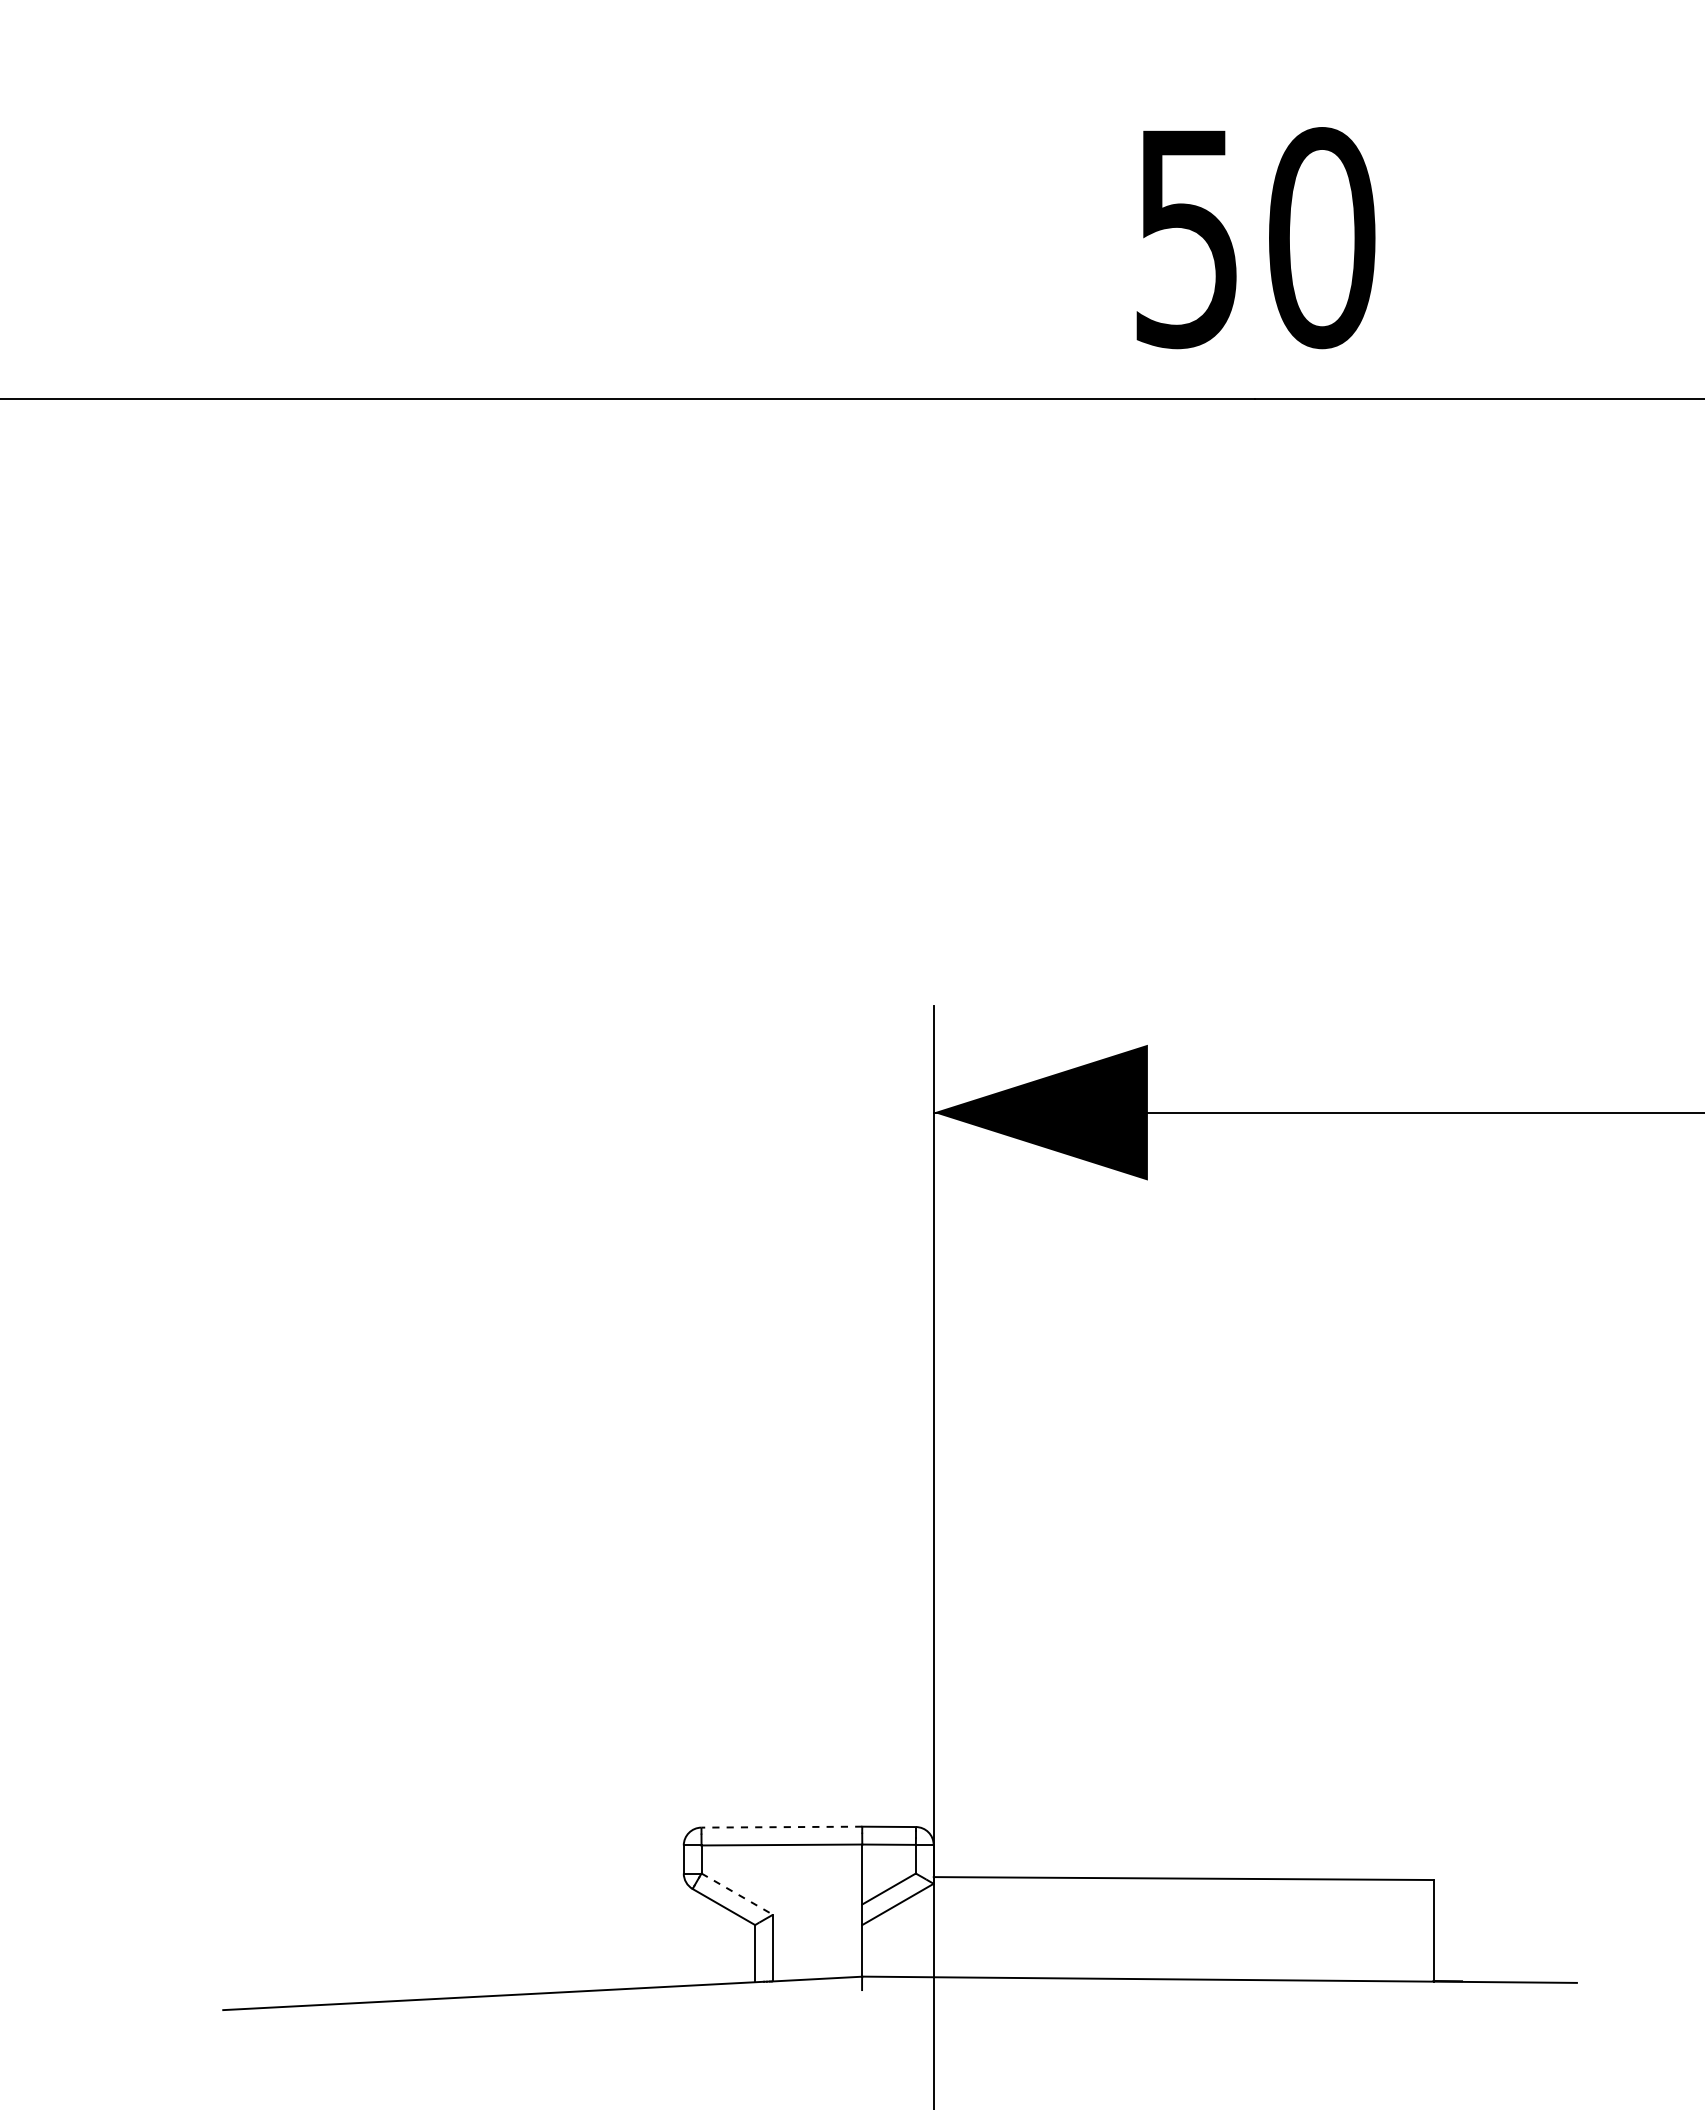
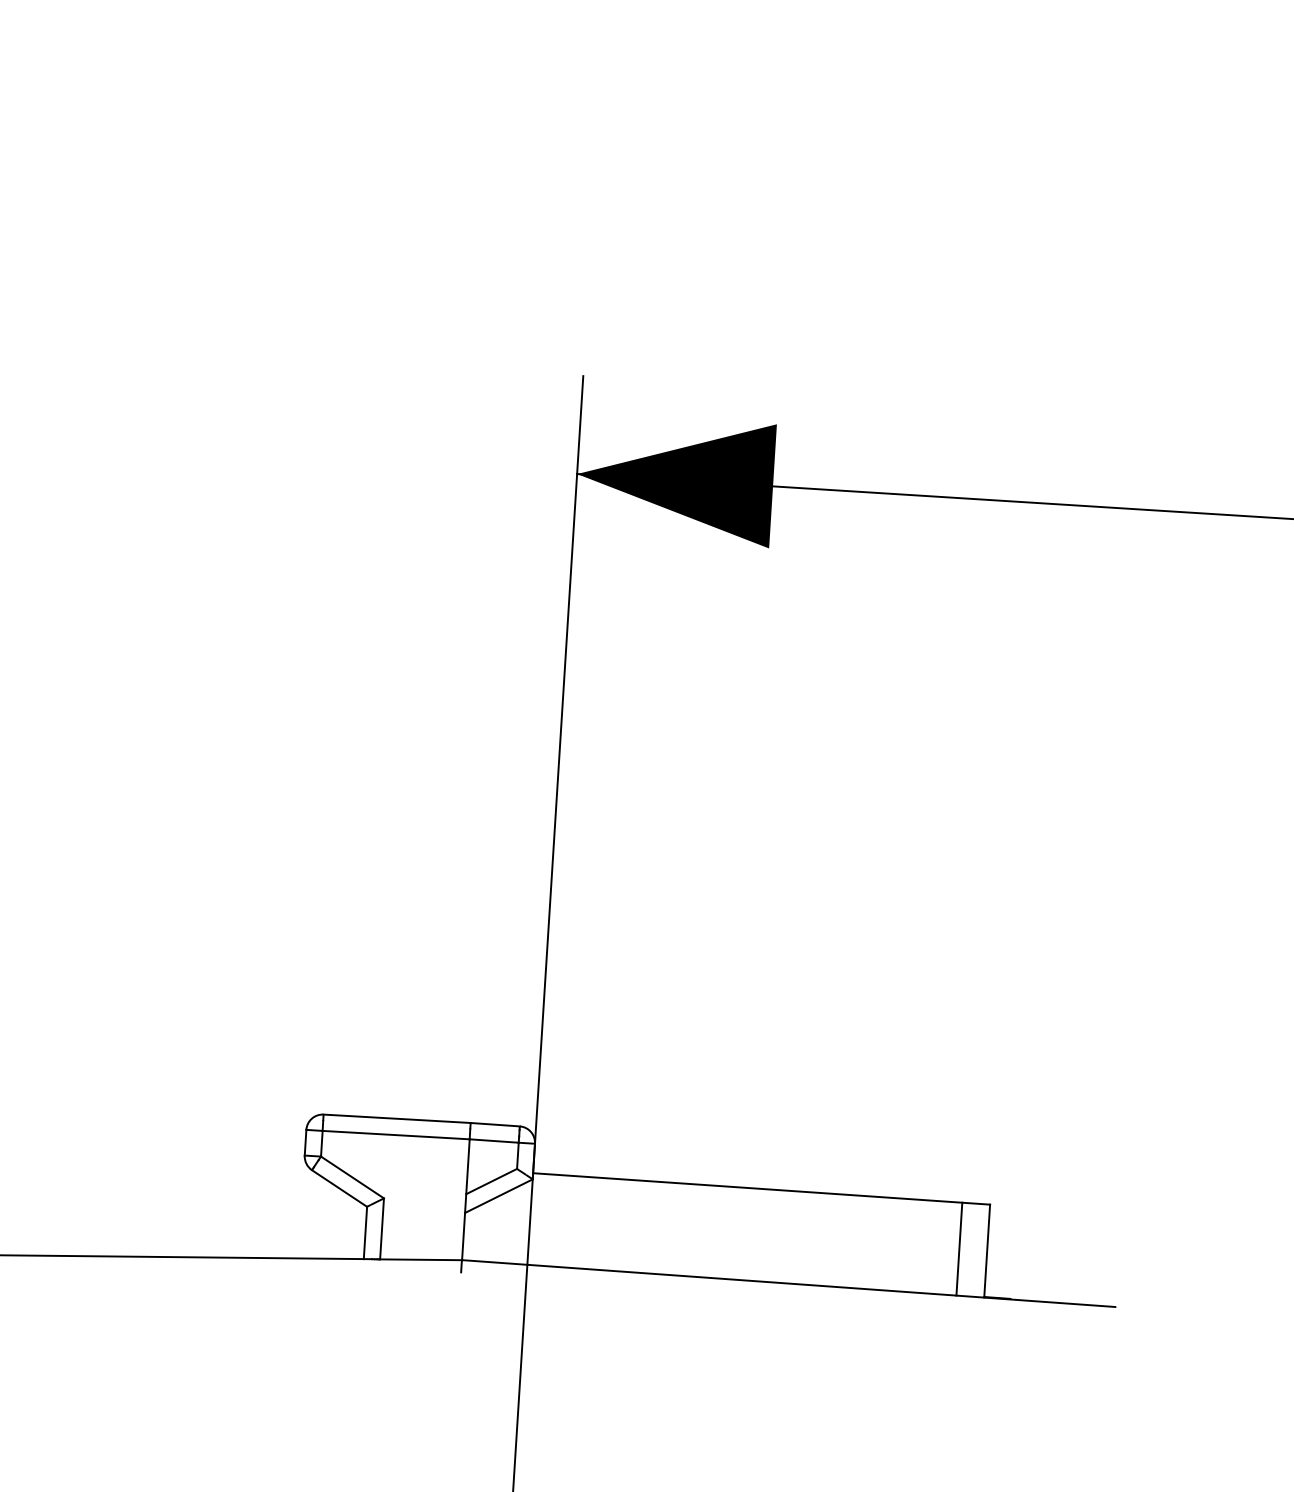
line: (781, 1827) -> (396, 1119), dashed -> solid
line: (737, 1894) -> (352, 1177), dashed -> solid
line: (1403, 1930) -> (959, 1249), added

